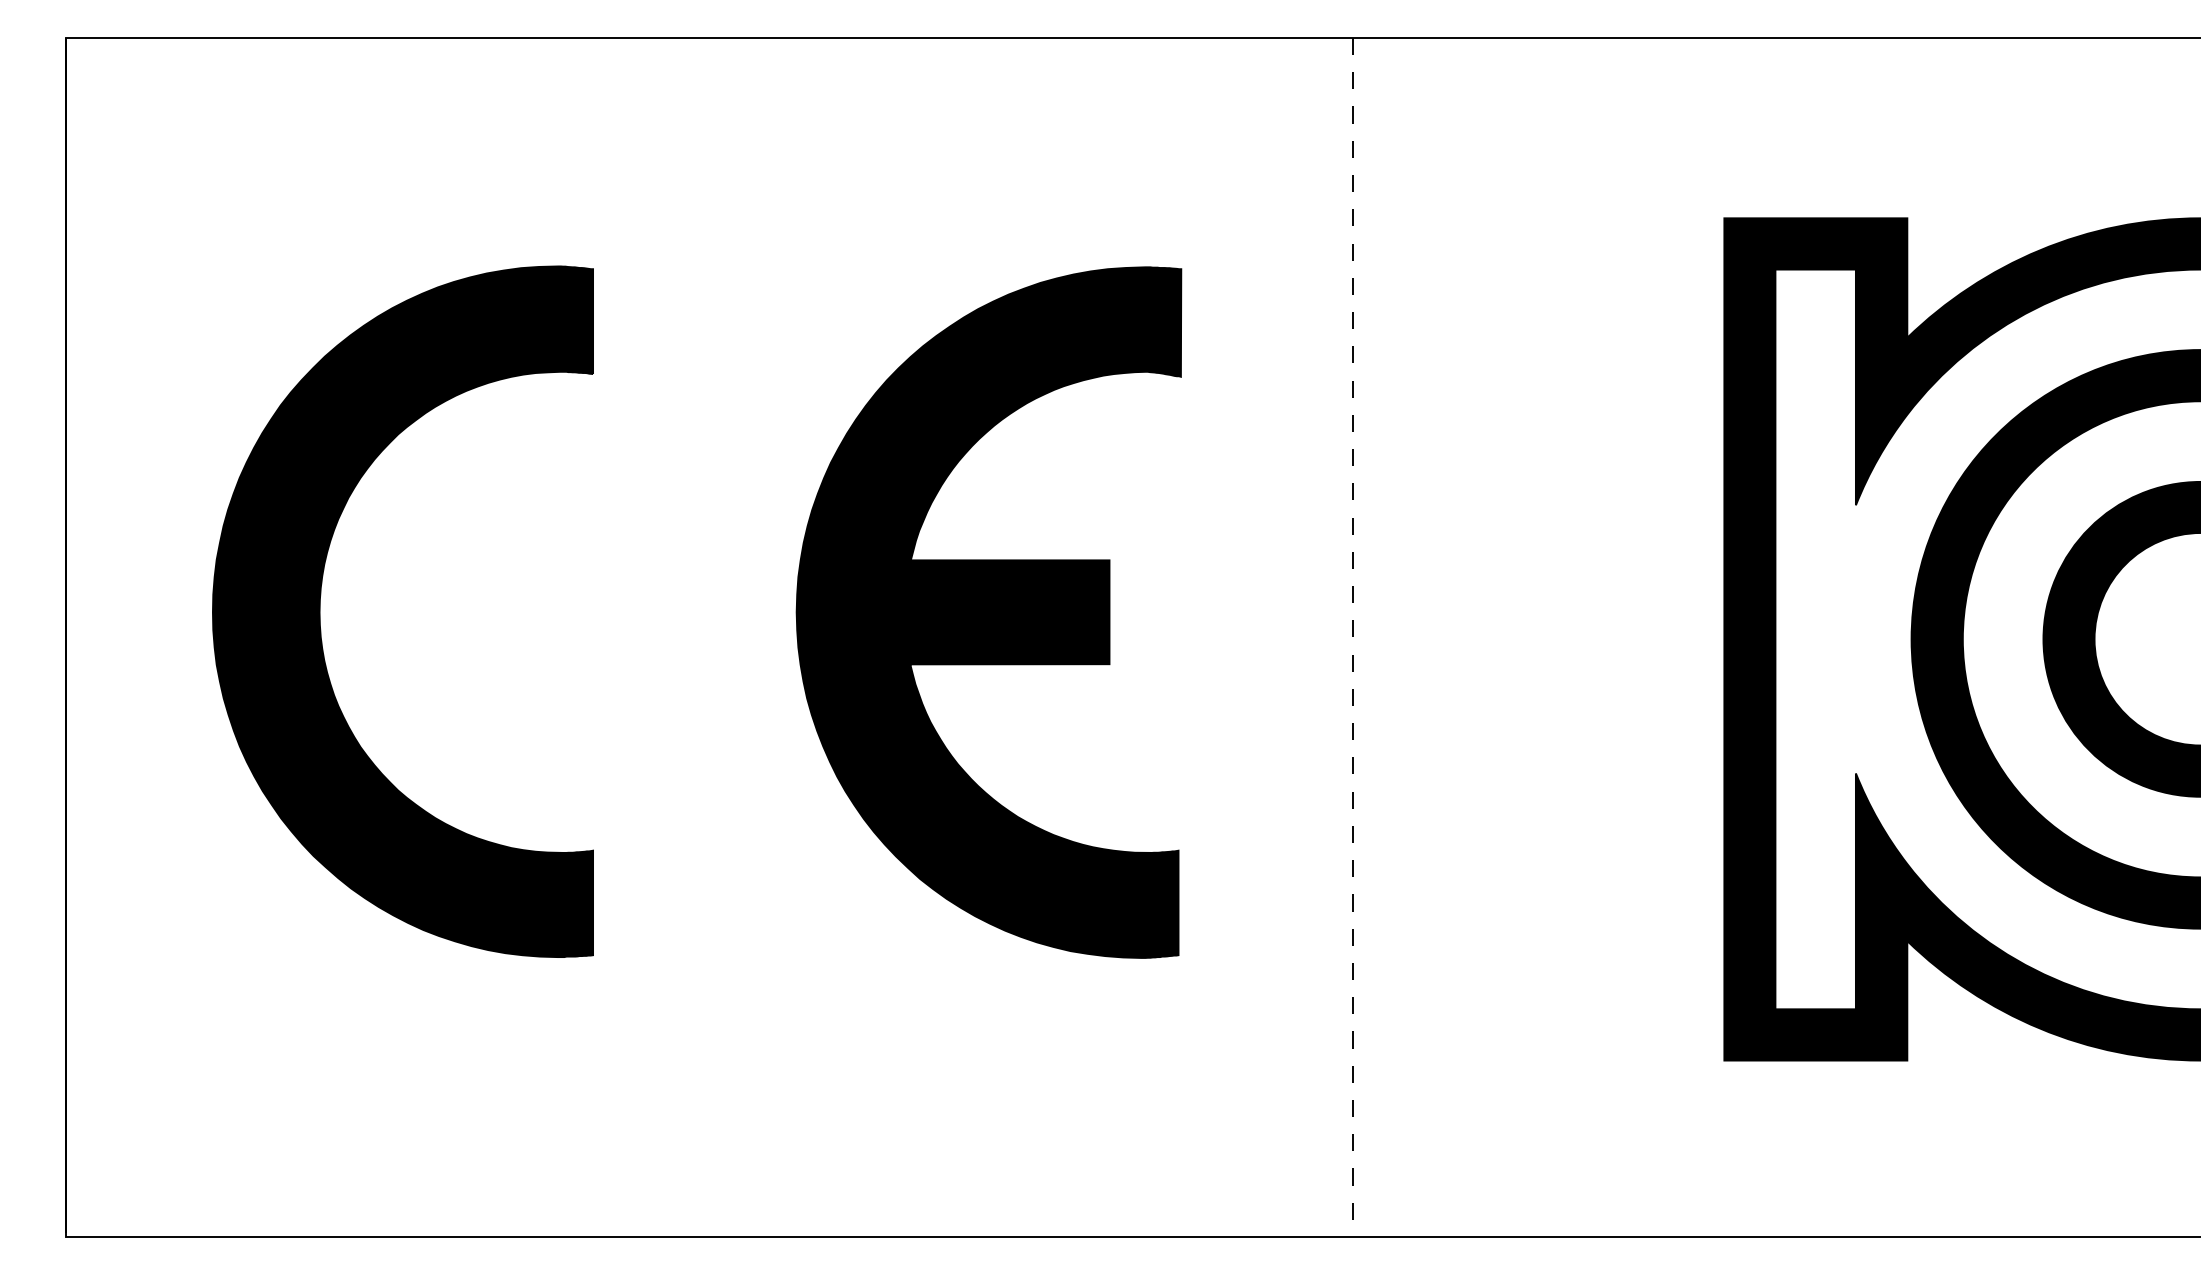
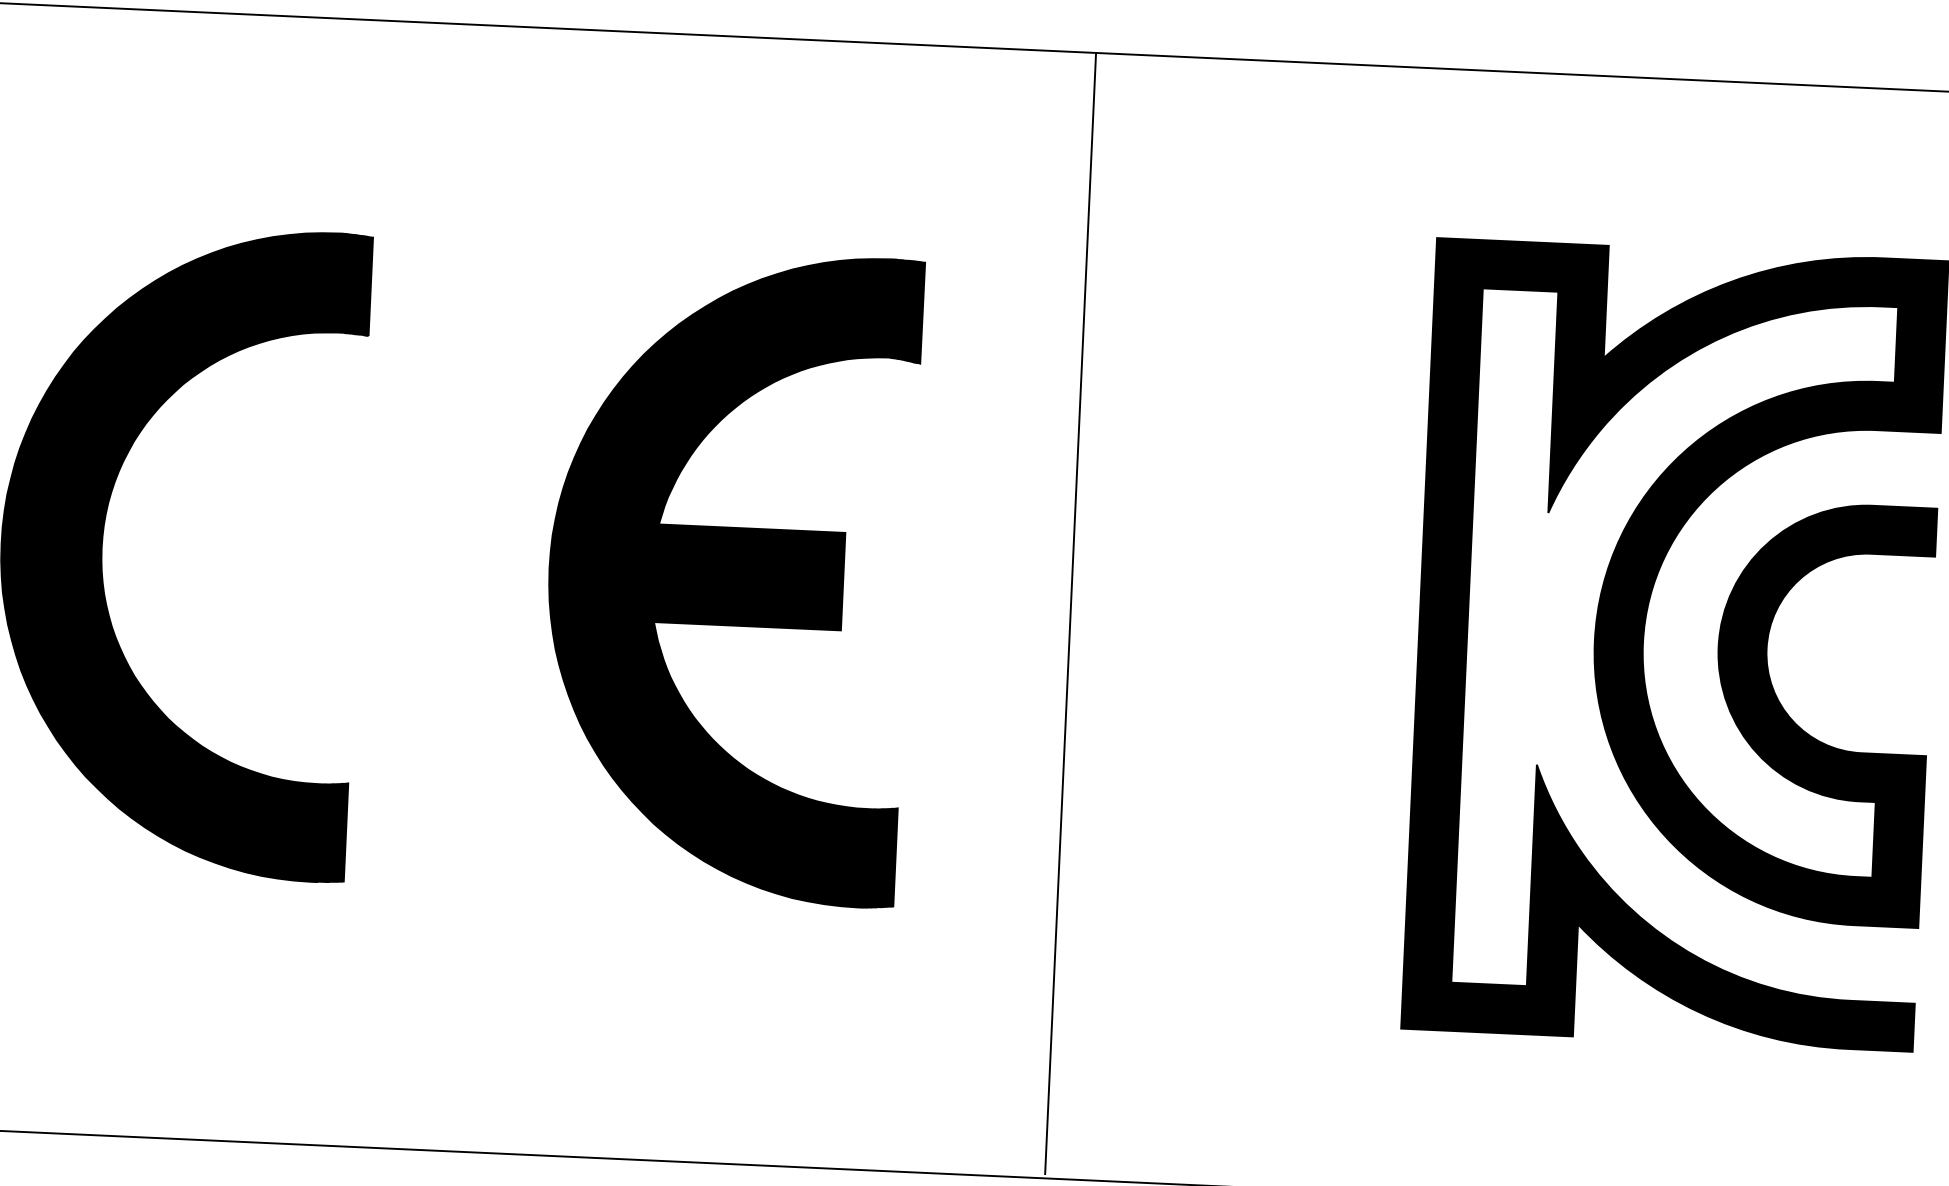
line: (1352, 635) -> (1070, 613), dashed -> solid

